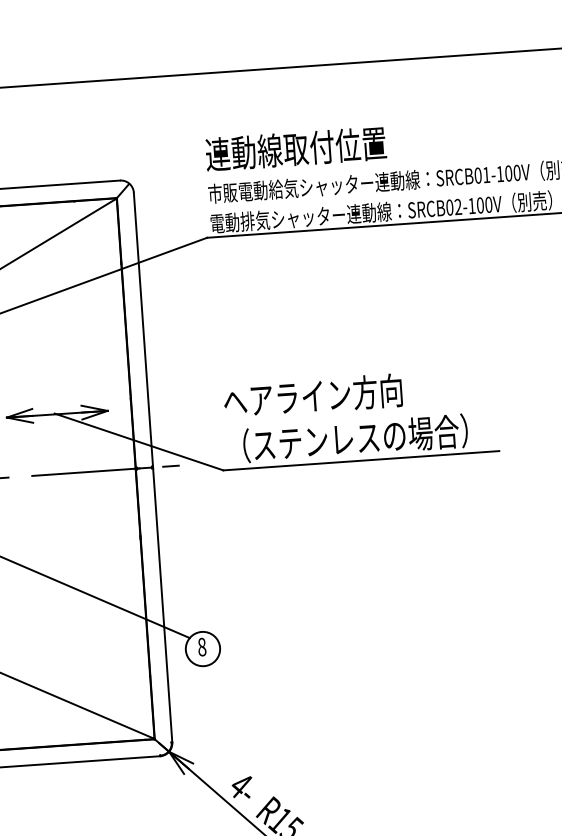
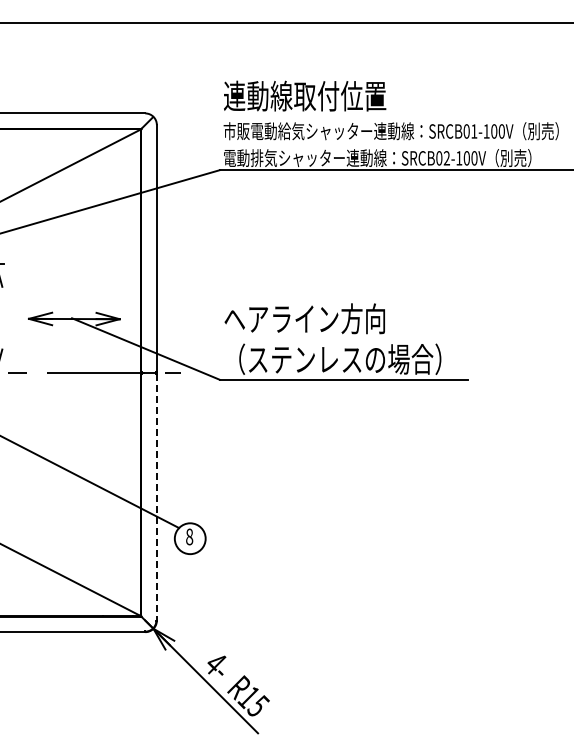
line: (162, 605) -> (156, 497), solid -> dashed

